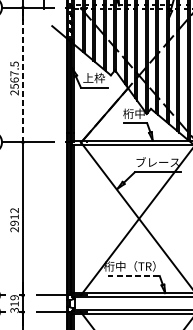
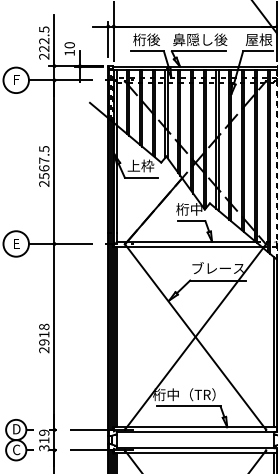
line: (23, 75) -> (54, 162), dashed -> solid
text: (14, 210) -> (44, 326), 2912 -> 2918
line: (133, 276) -> (188, 406), dashed -> solid

